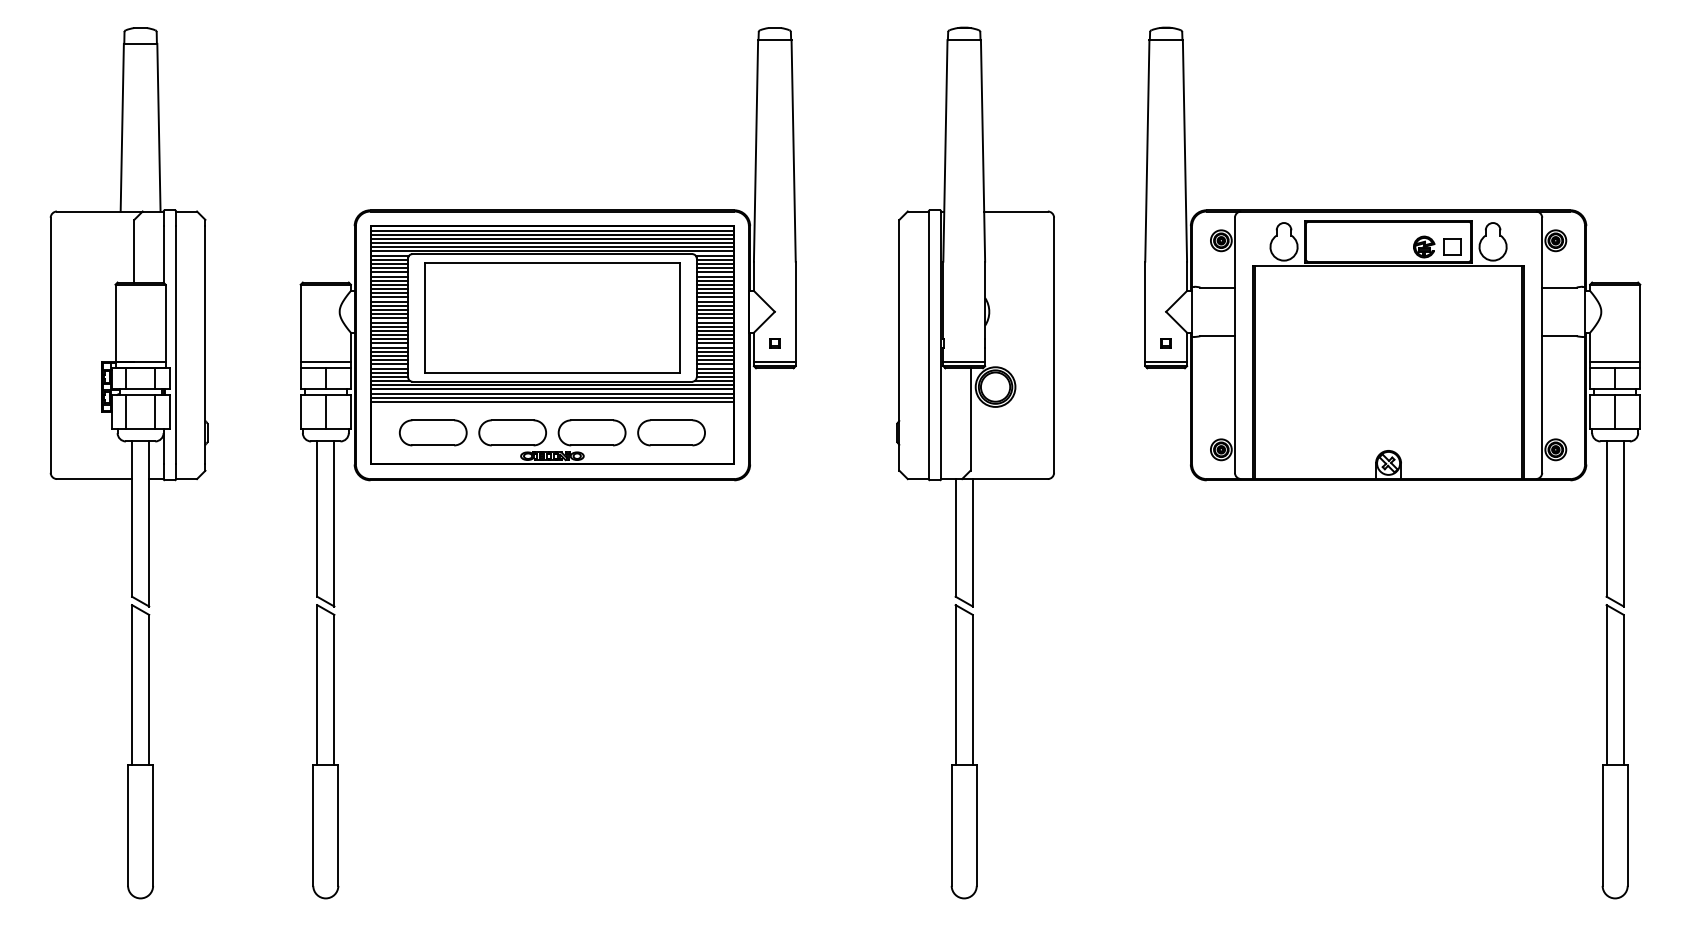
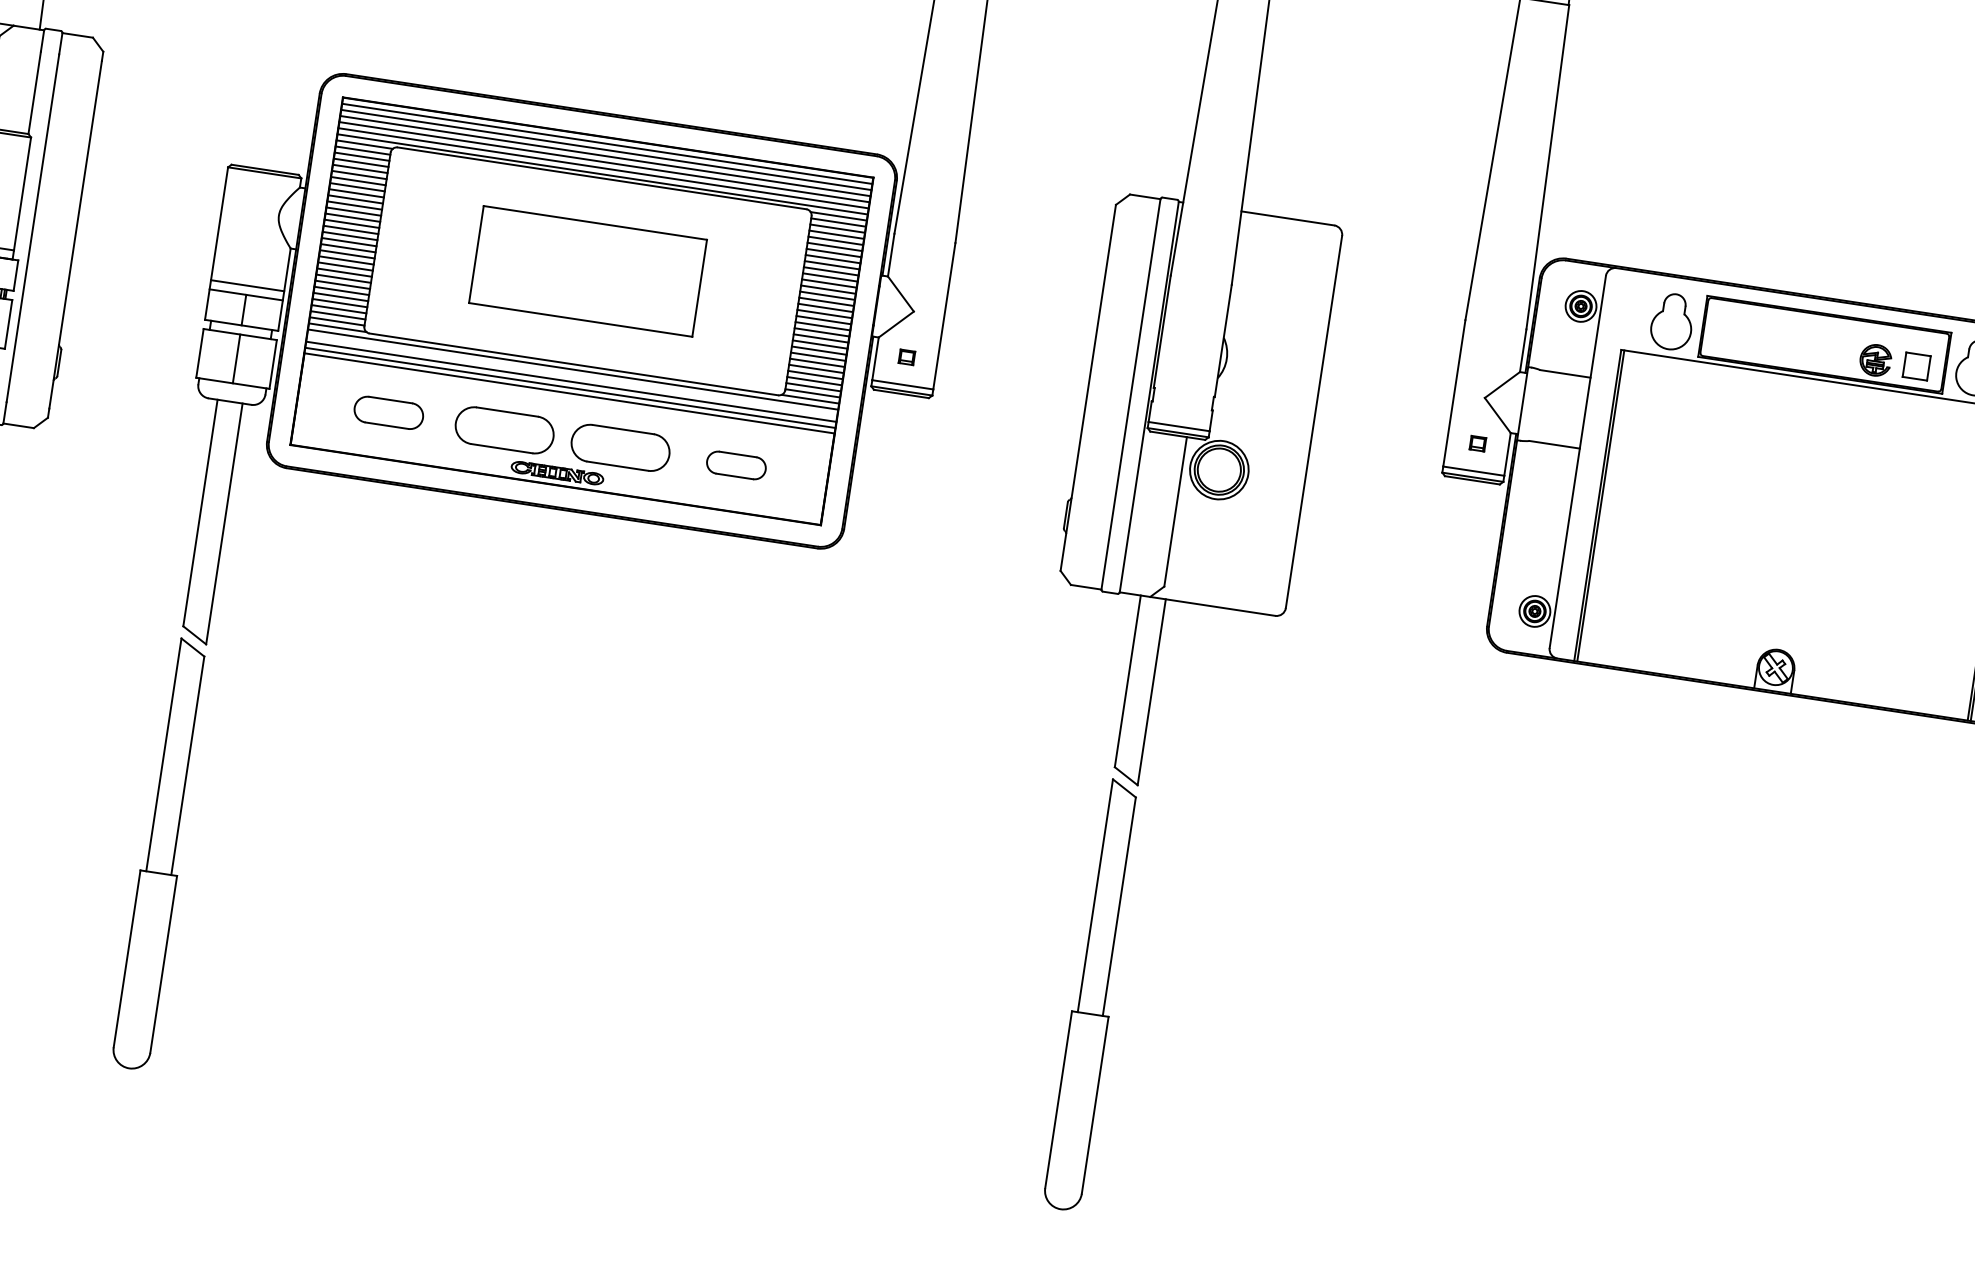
part: (552, 317) -> (588, 270), size x0.6
line: (552, 389) -> (572, 375), removed
part: (433, 432) -> (389, 412), size x0.7
part: (671, 432) -> (736, 464), size x0.6

